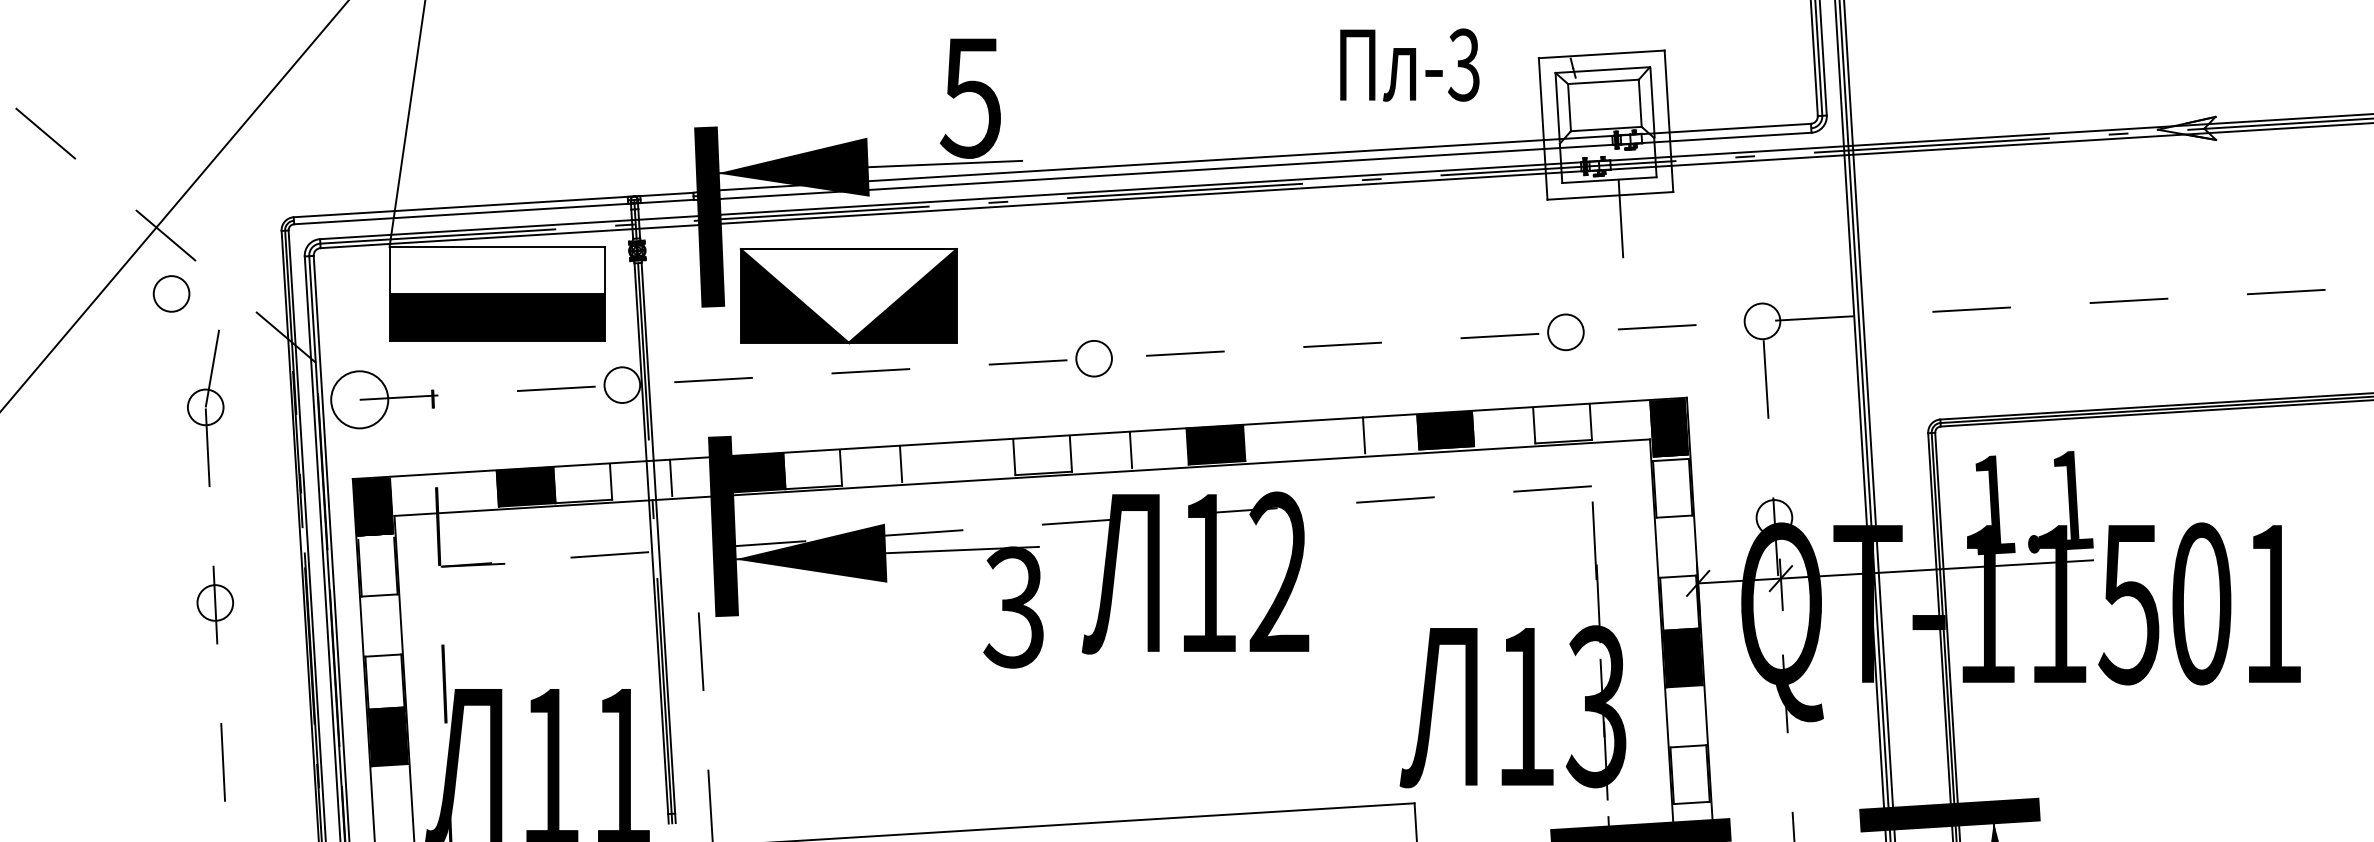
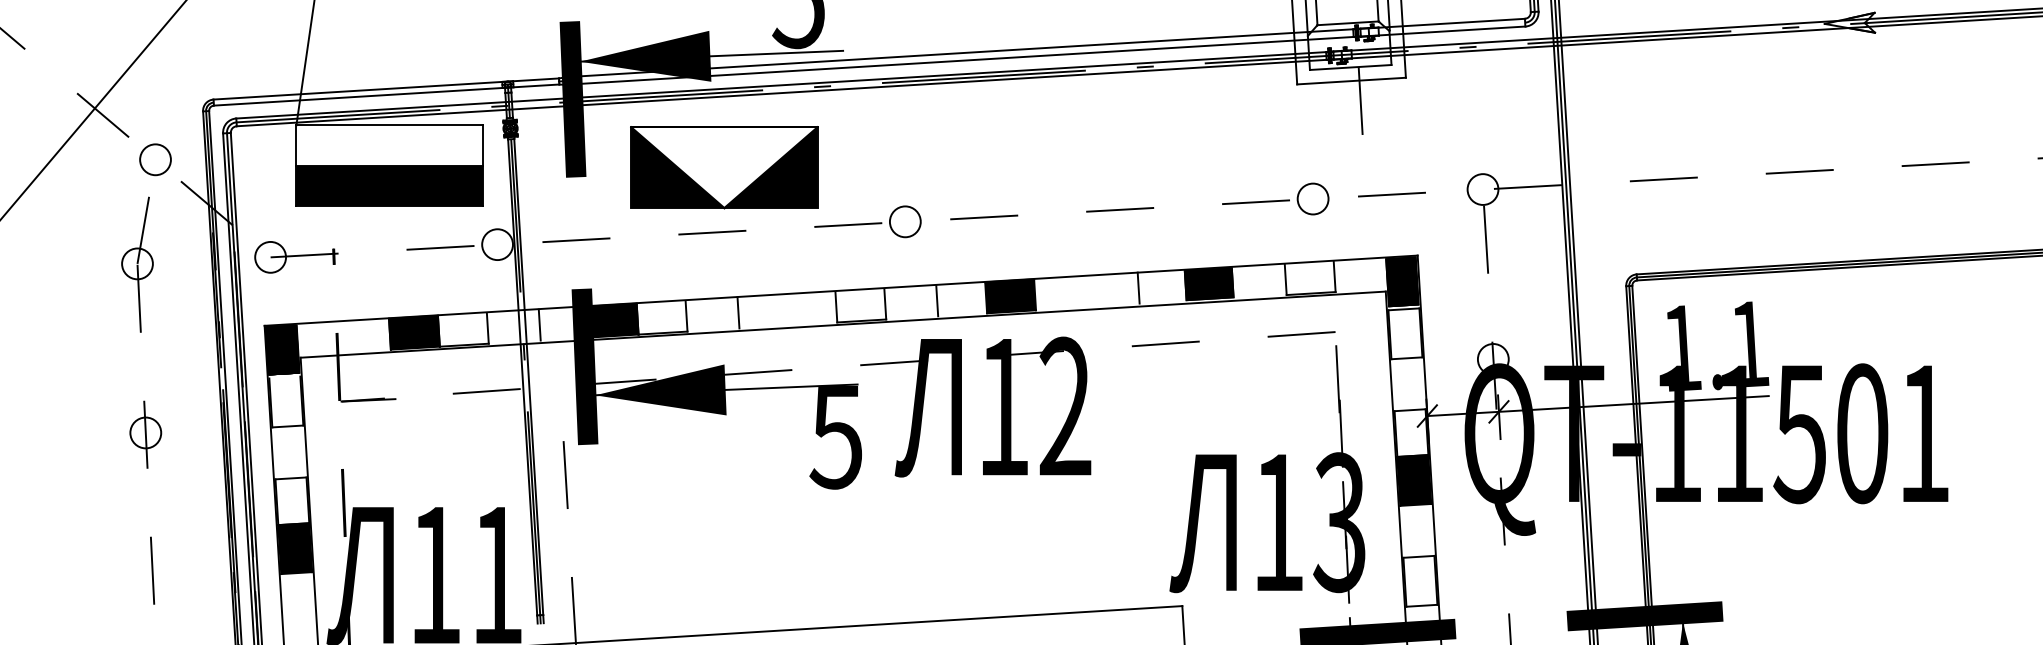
circle: (171, 293) -> (155, 159), moved
part: (848, 296) -> (724, 168), moved
circle: (359, 399) -> (270, 257), size x0.62
text: (1013, 607) -> (835, 436), 3 -> 5

